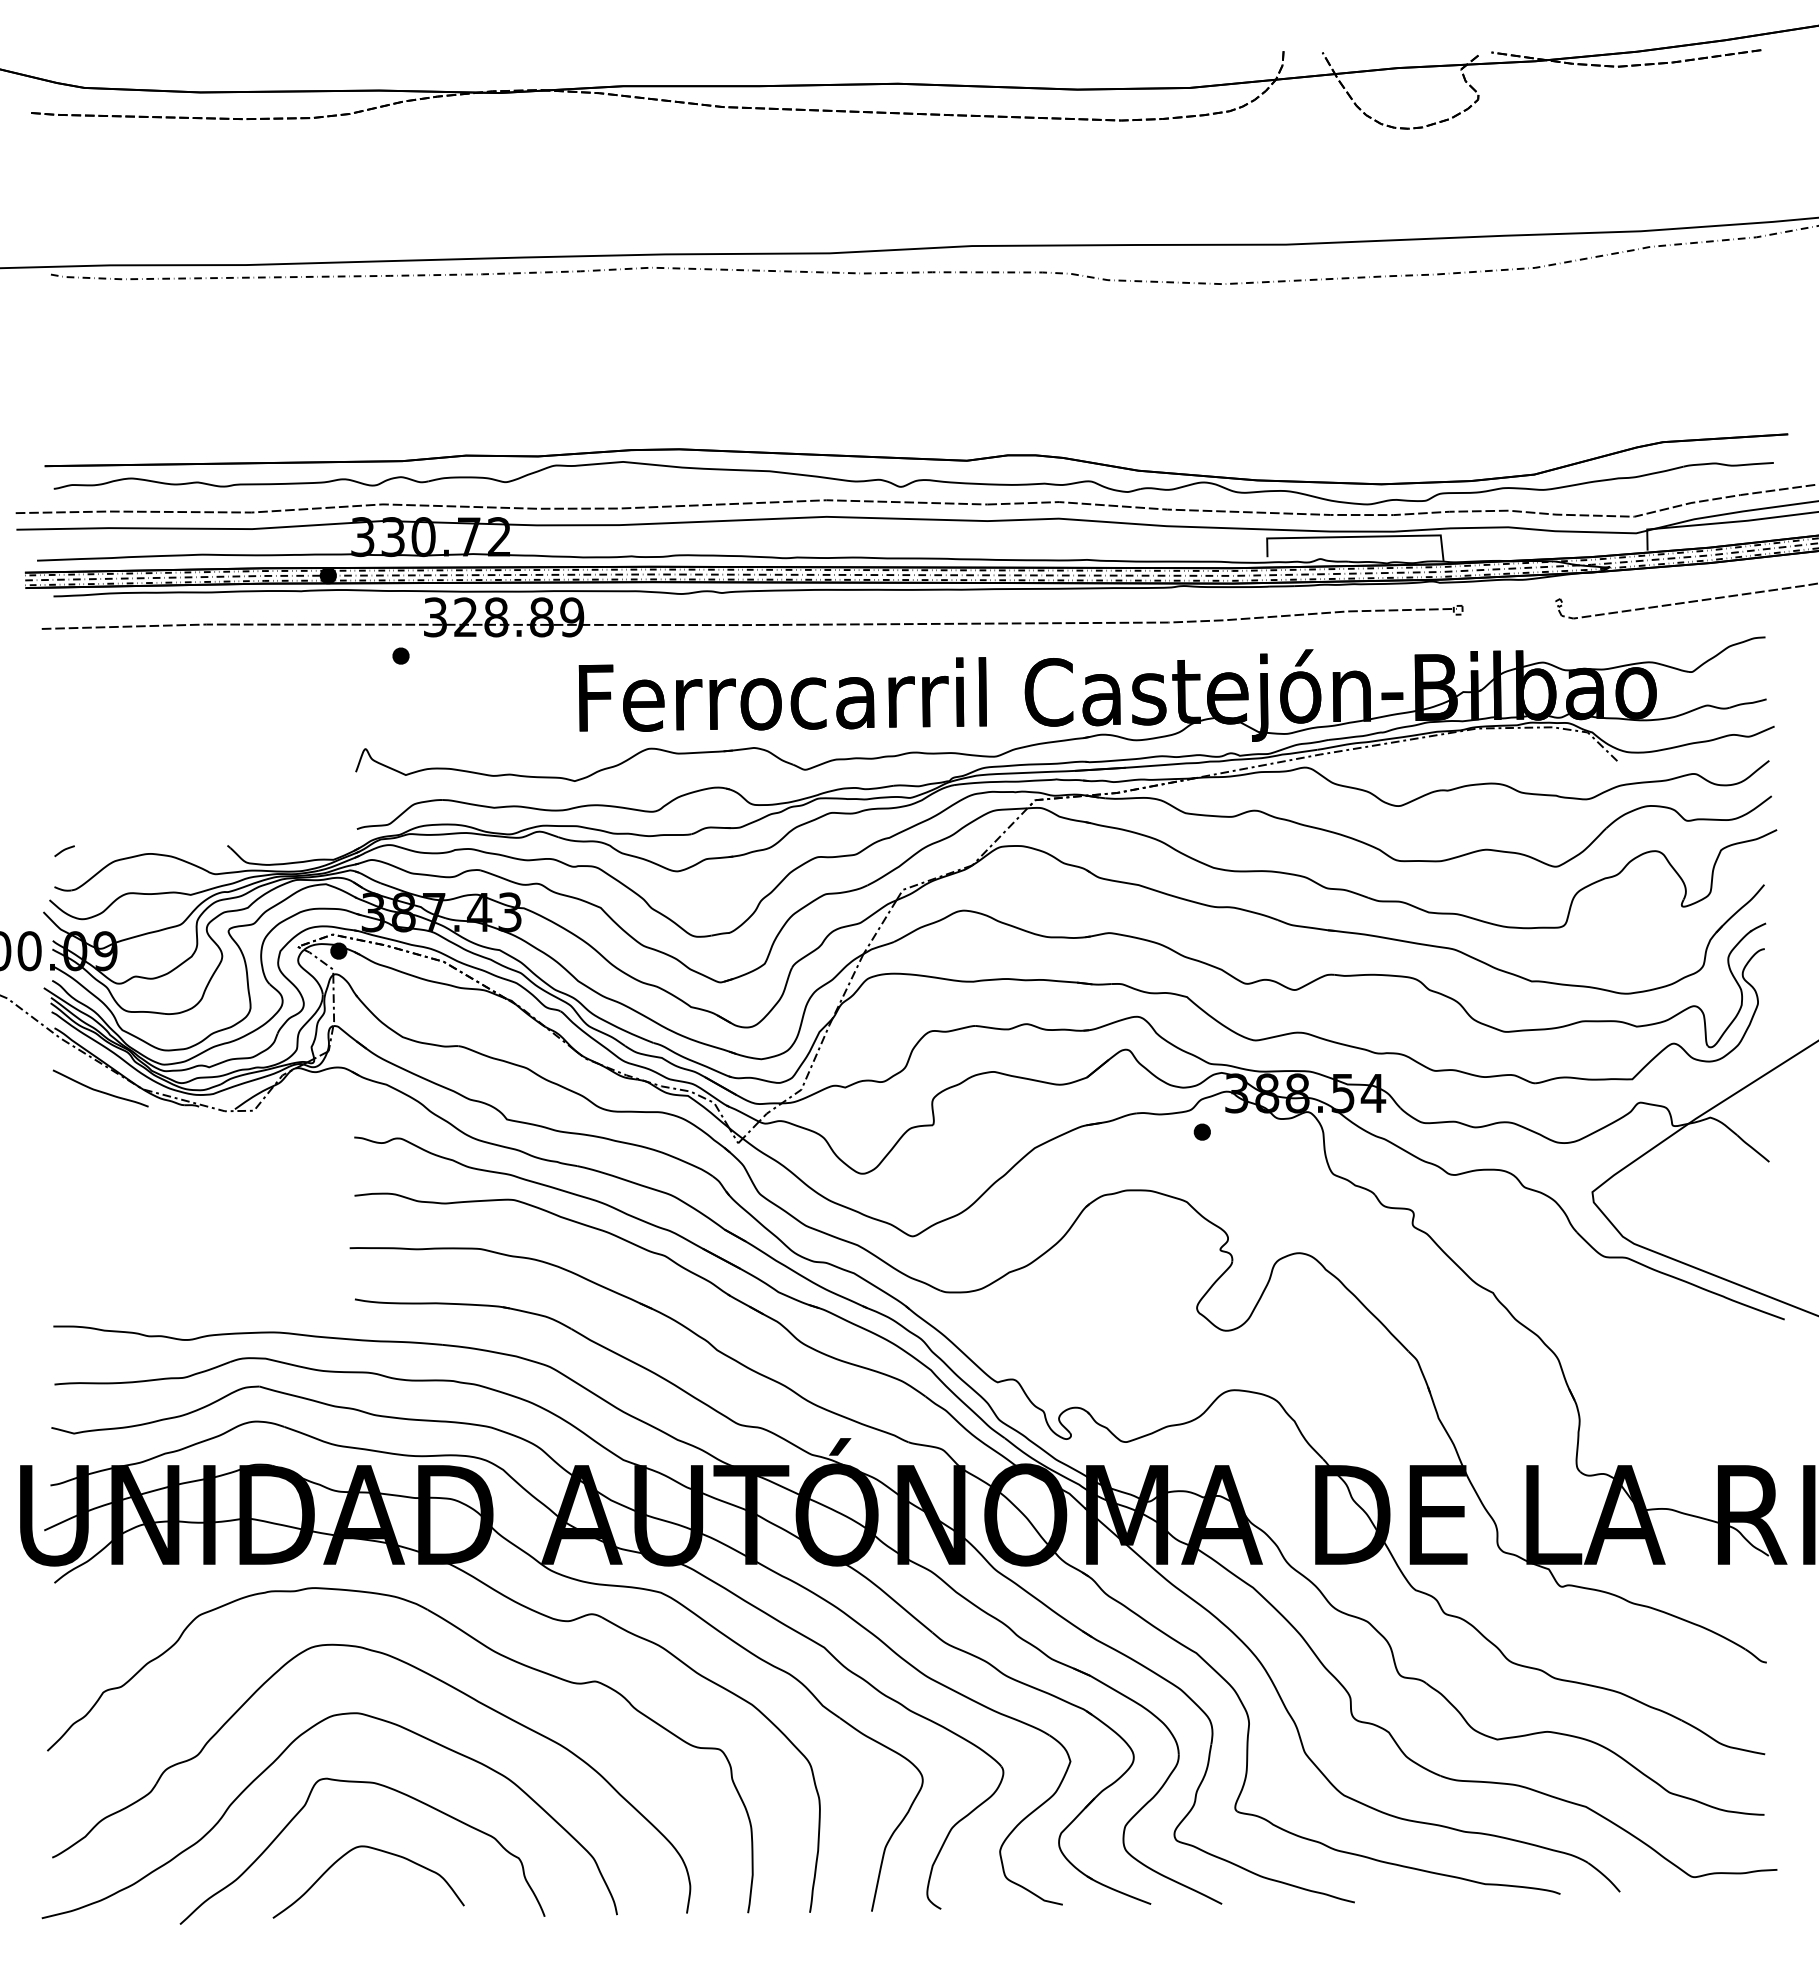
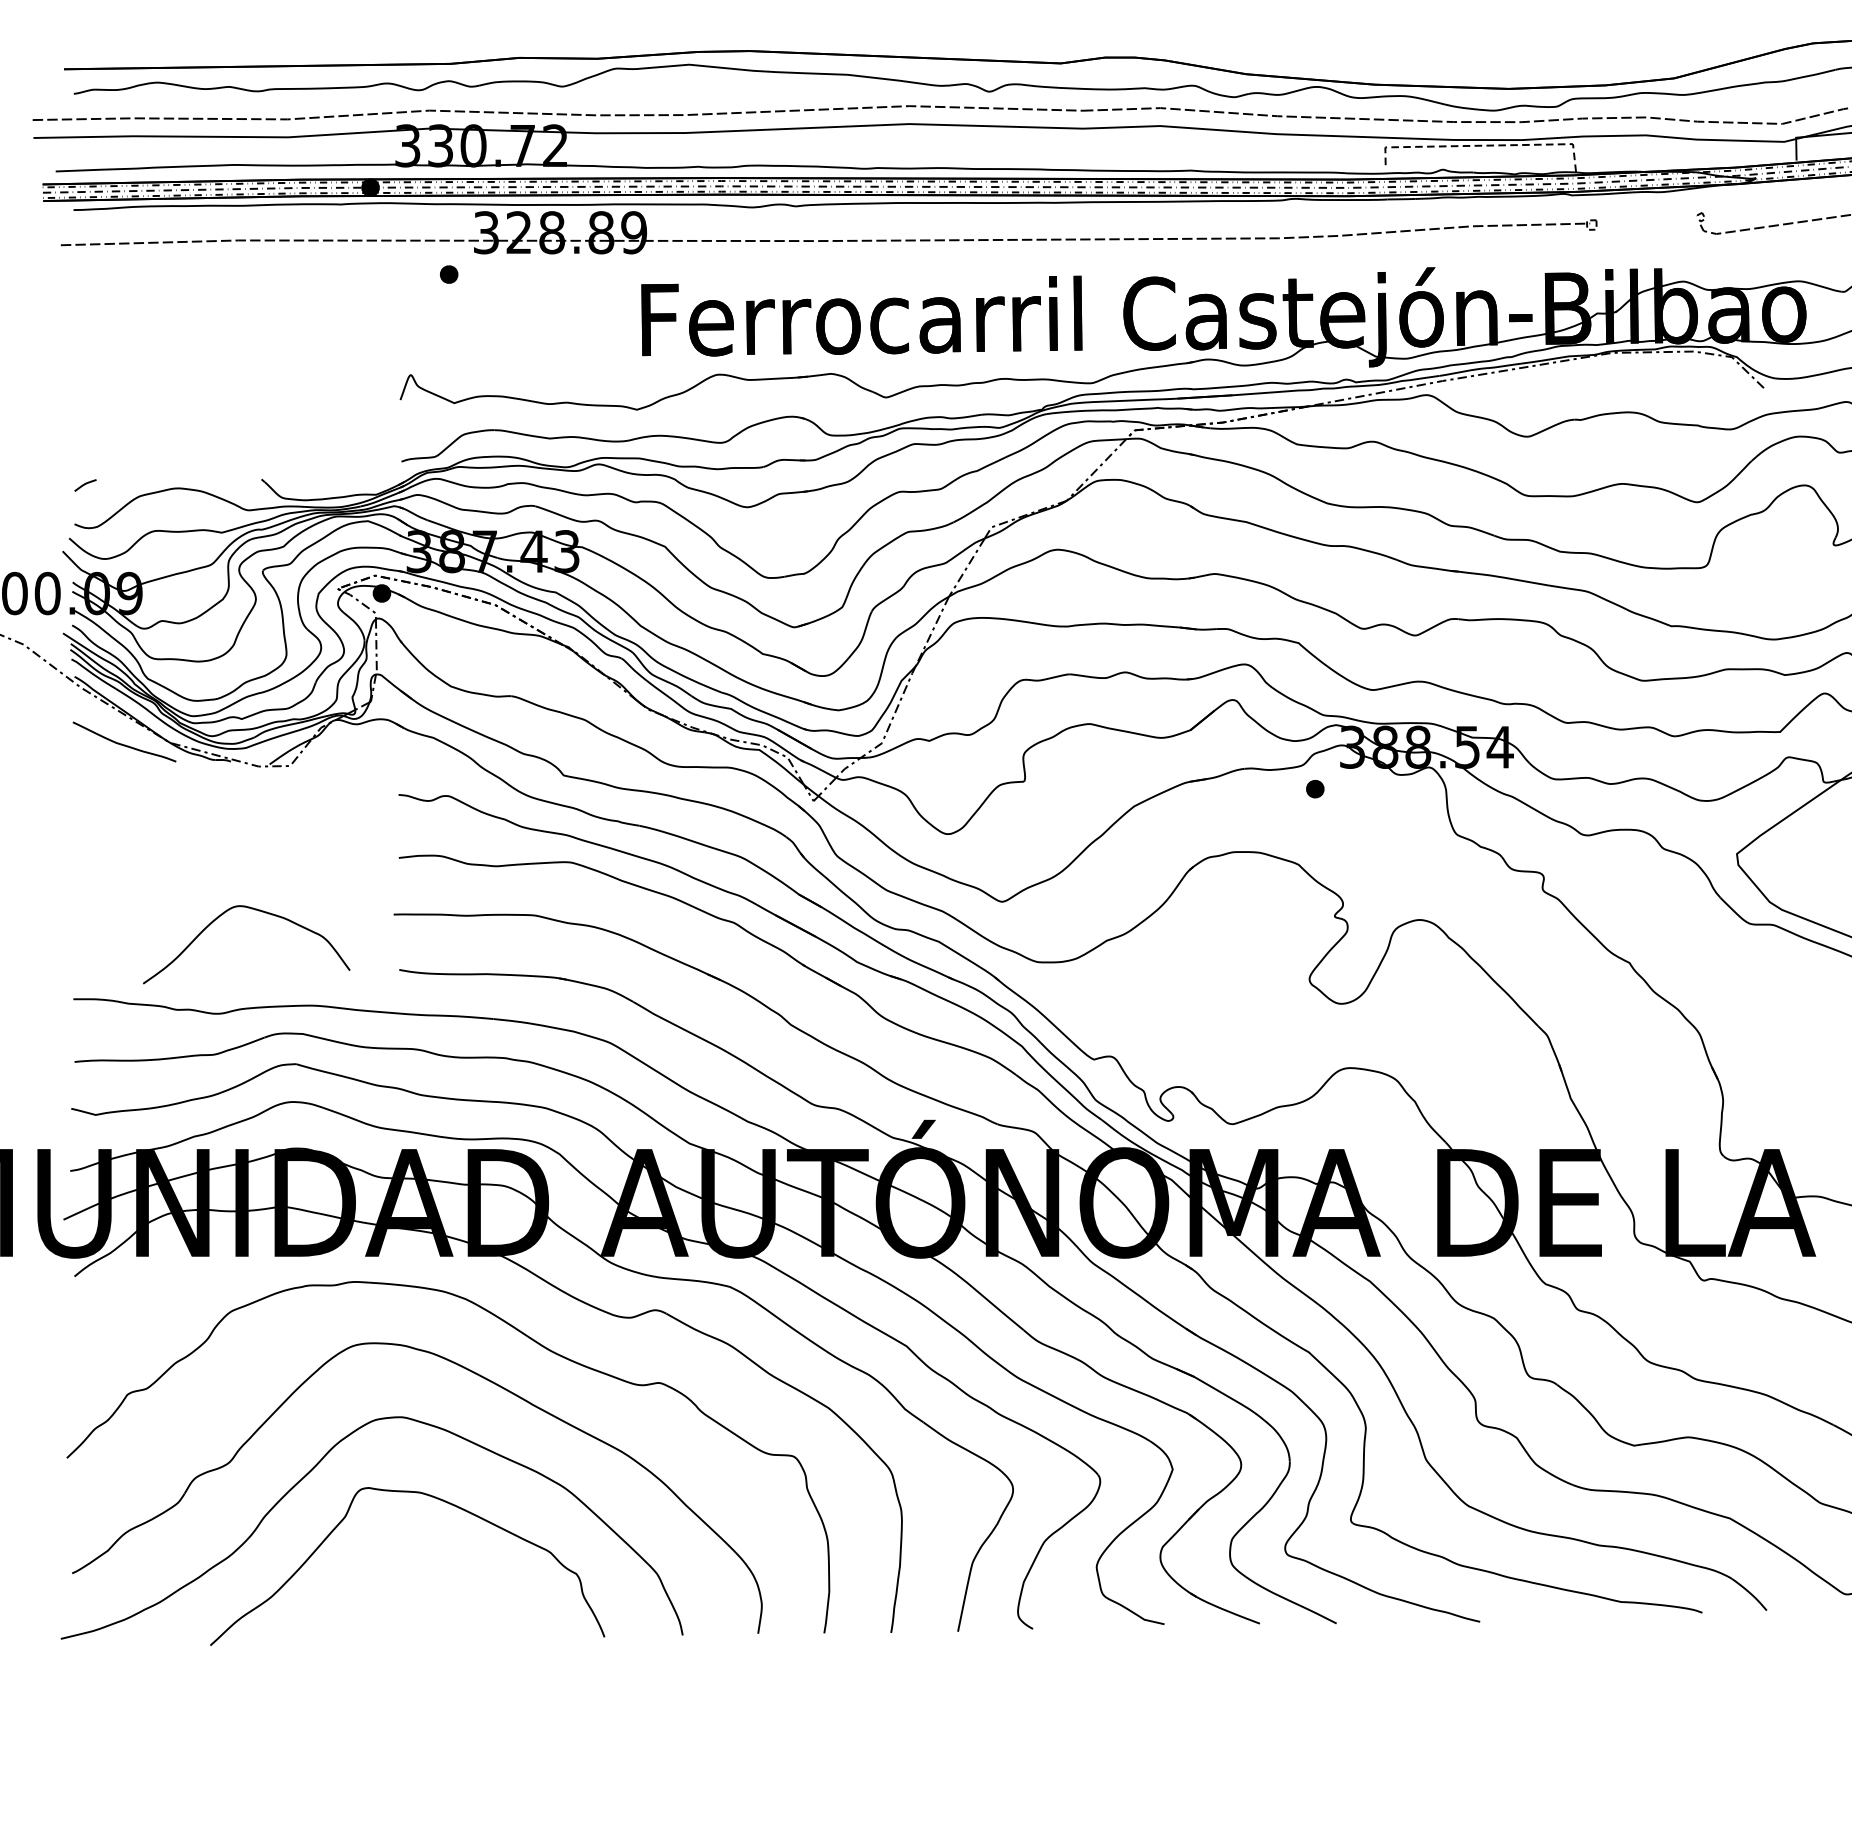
line: (1356, 536) -> (1481, 145), solid -> dashed
curve: (376, 1850) -> (255, 910), moved

